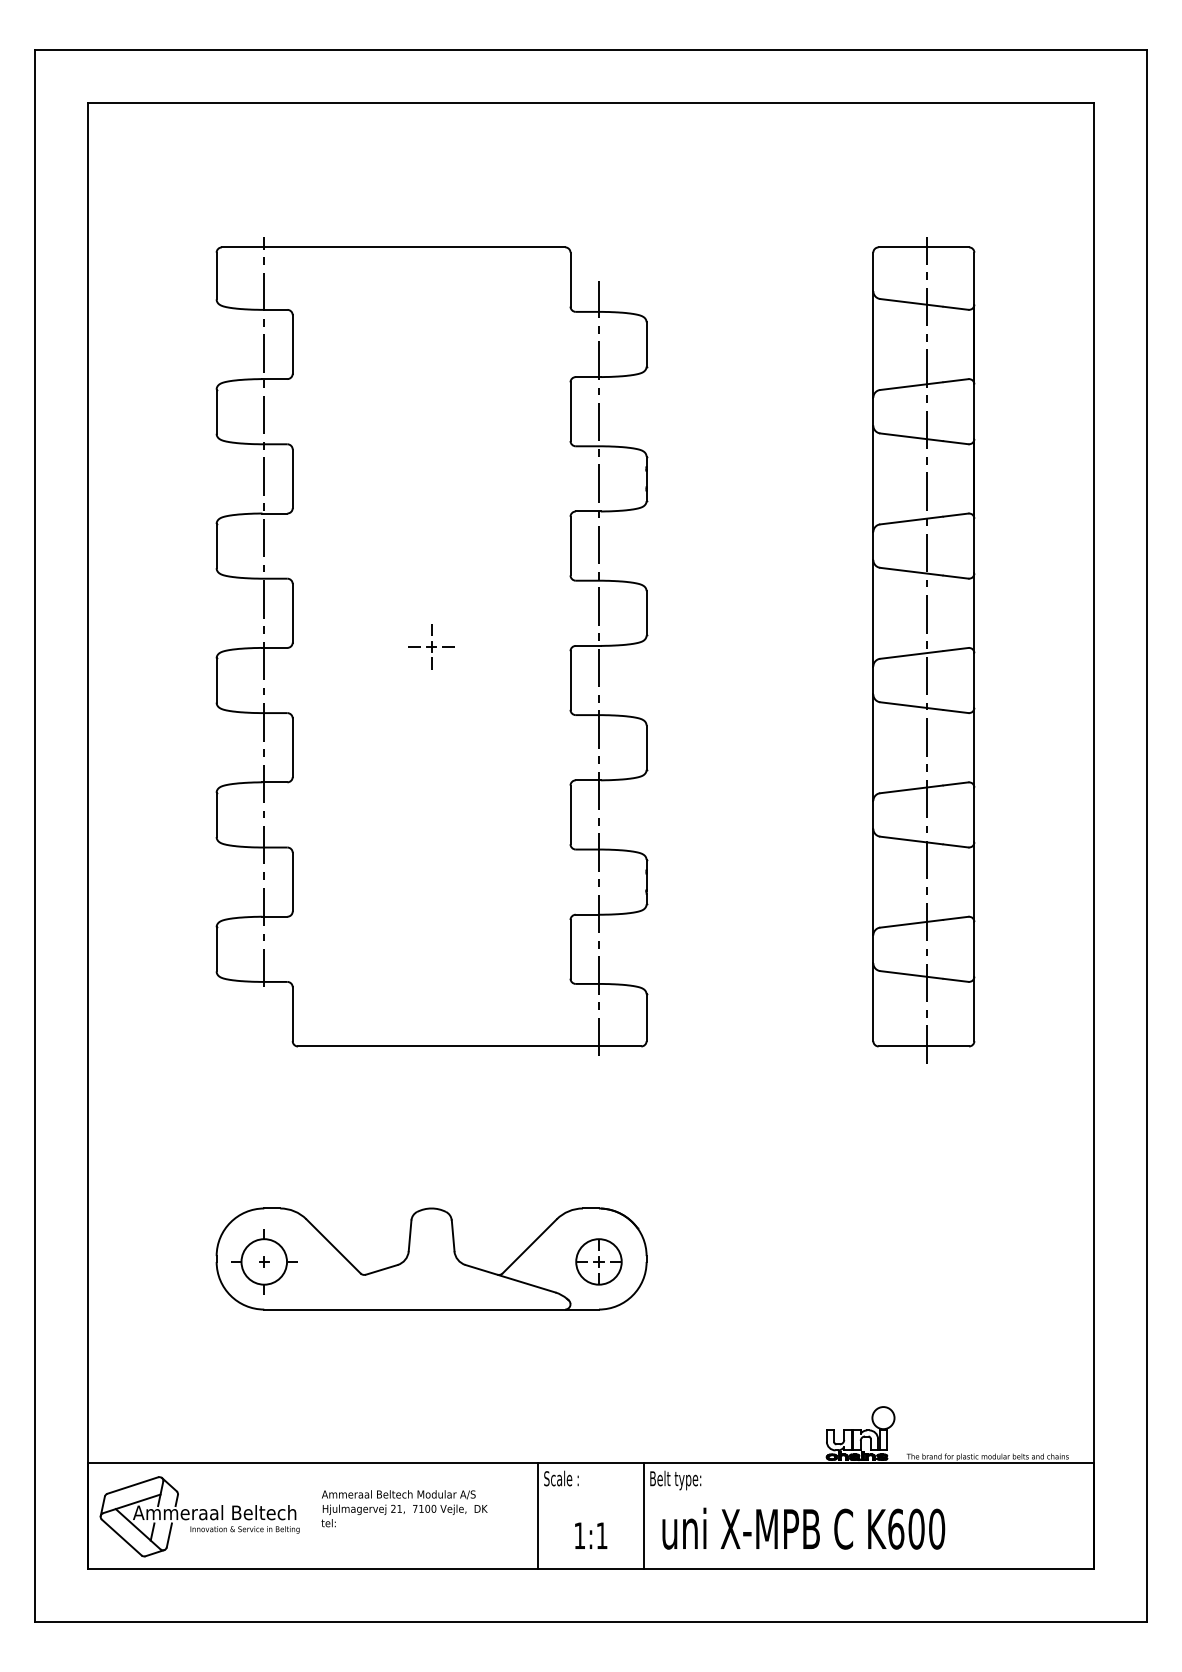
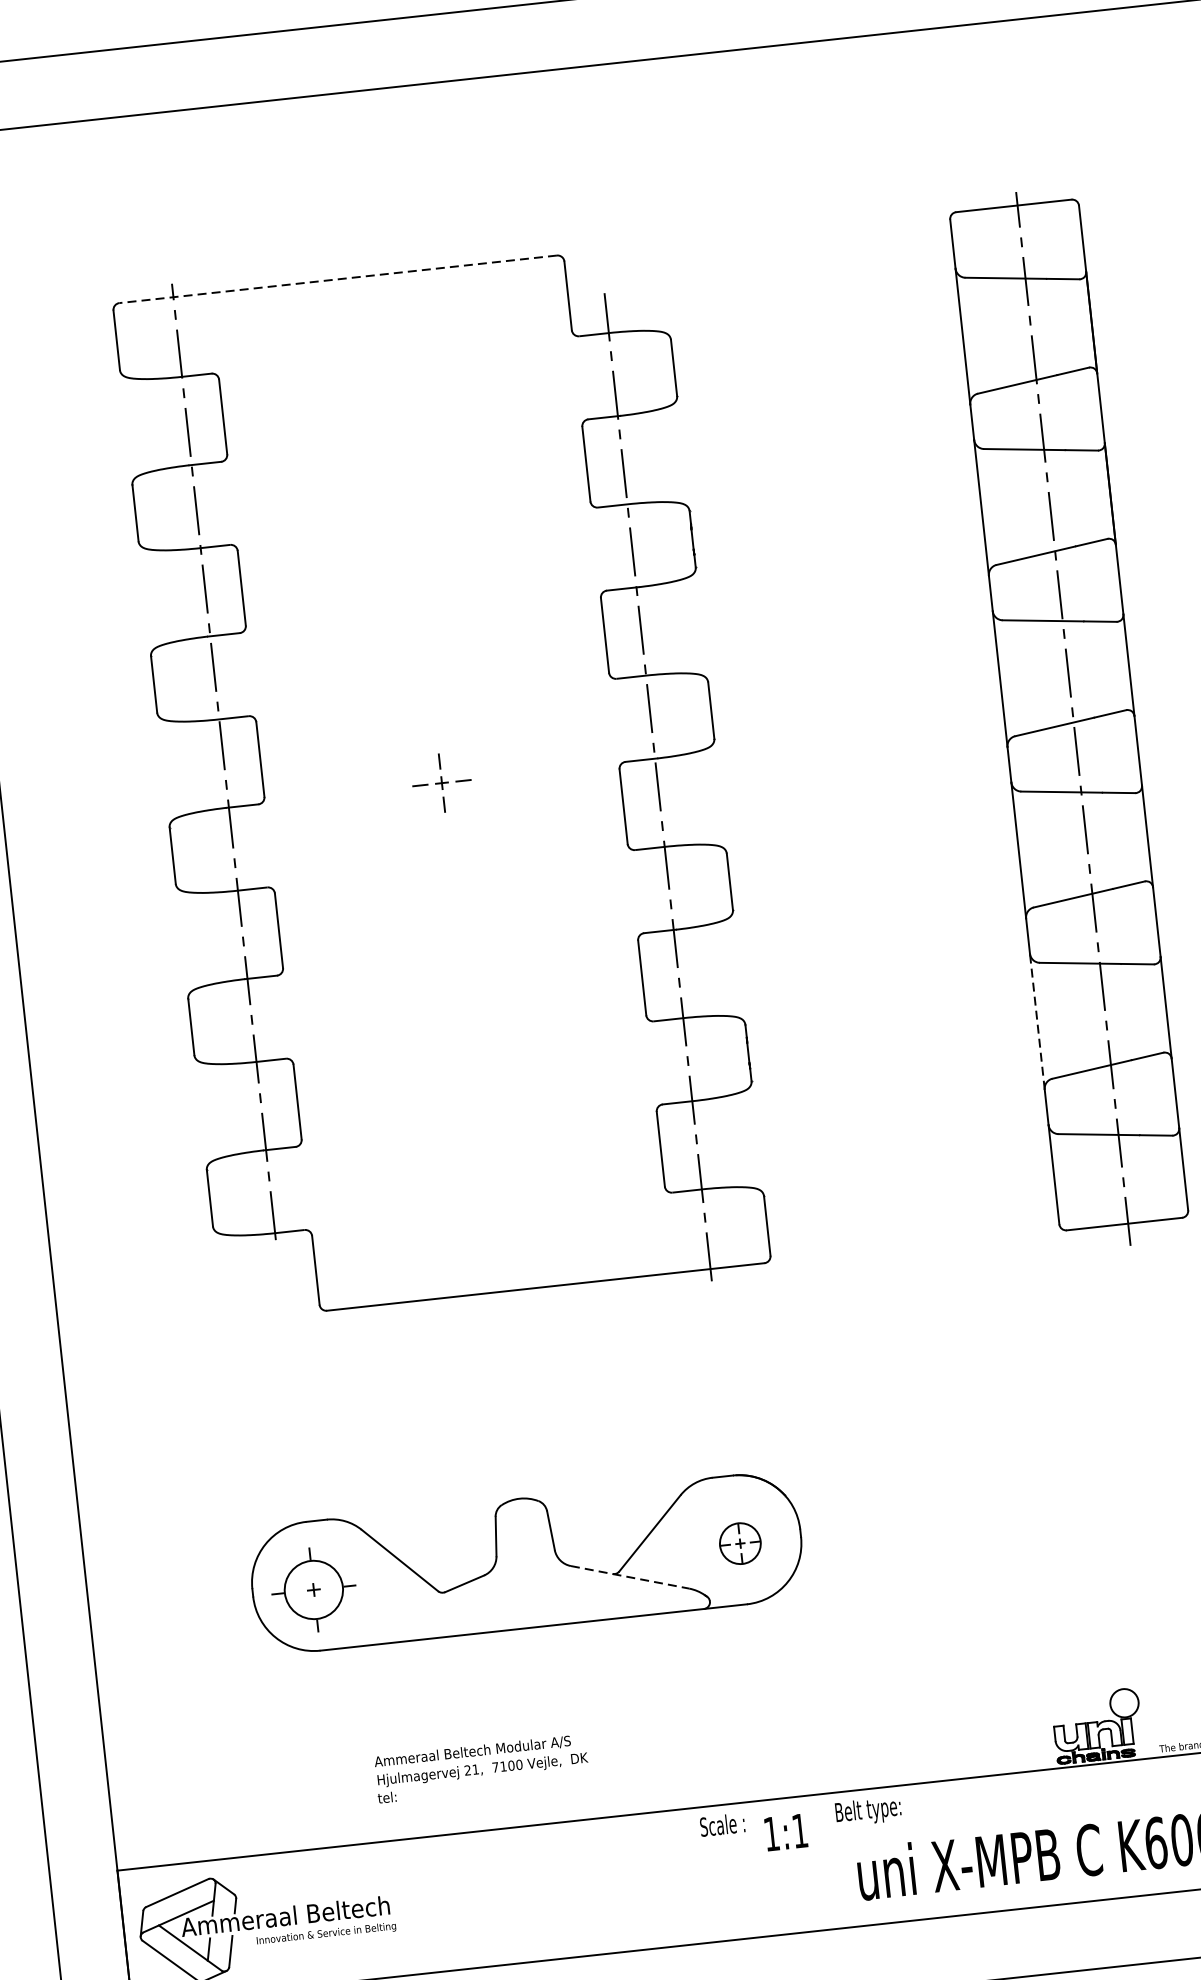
line: (393, 247) -> (338, 279), solid -> dashed
line: (873, 881) -> (1037, 1020), solid -> dashed
part: (598, 1261) -> (739, 1543), size x0.7
line: (511, 1278) -> (631, 1576), solid -> dashed
text: (404, 1508) -> (481, 1768), moved
line: (538, 1515) -> (698, 1875), removed
line: (643, 1515) -> (832, 1860), removed
text: (591, 1535) -> (786, 1832), moved

